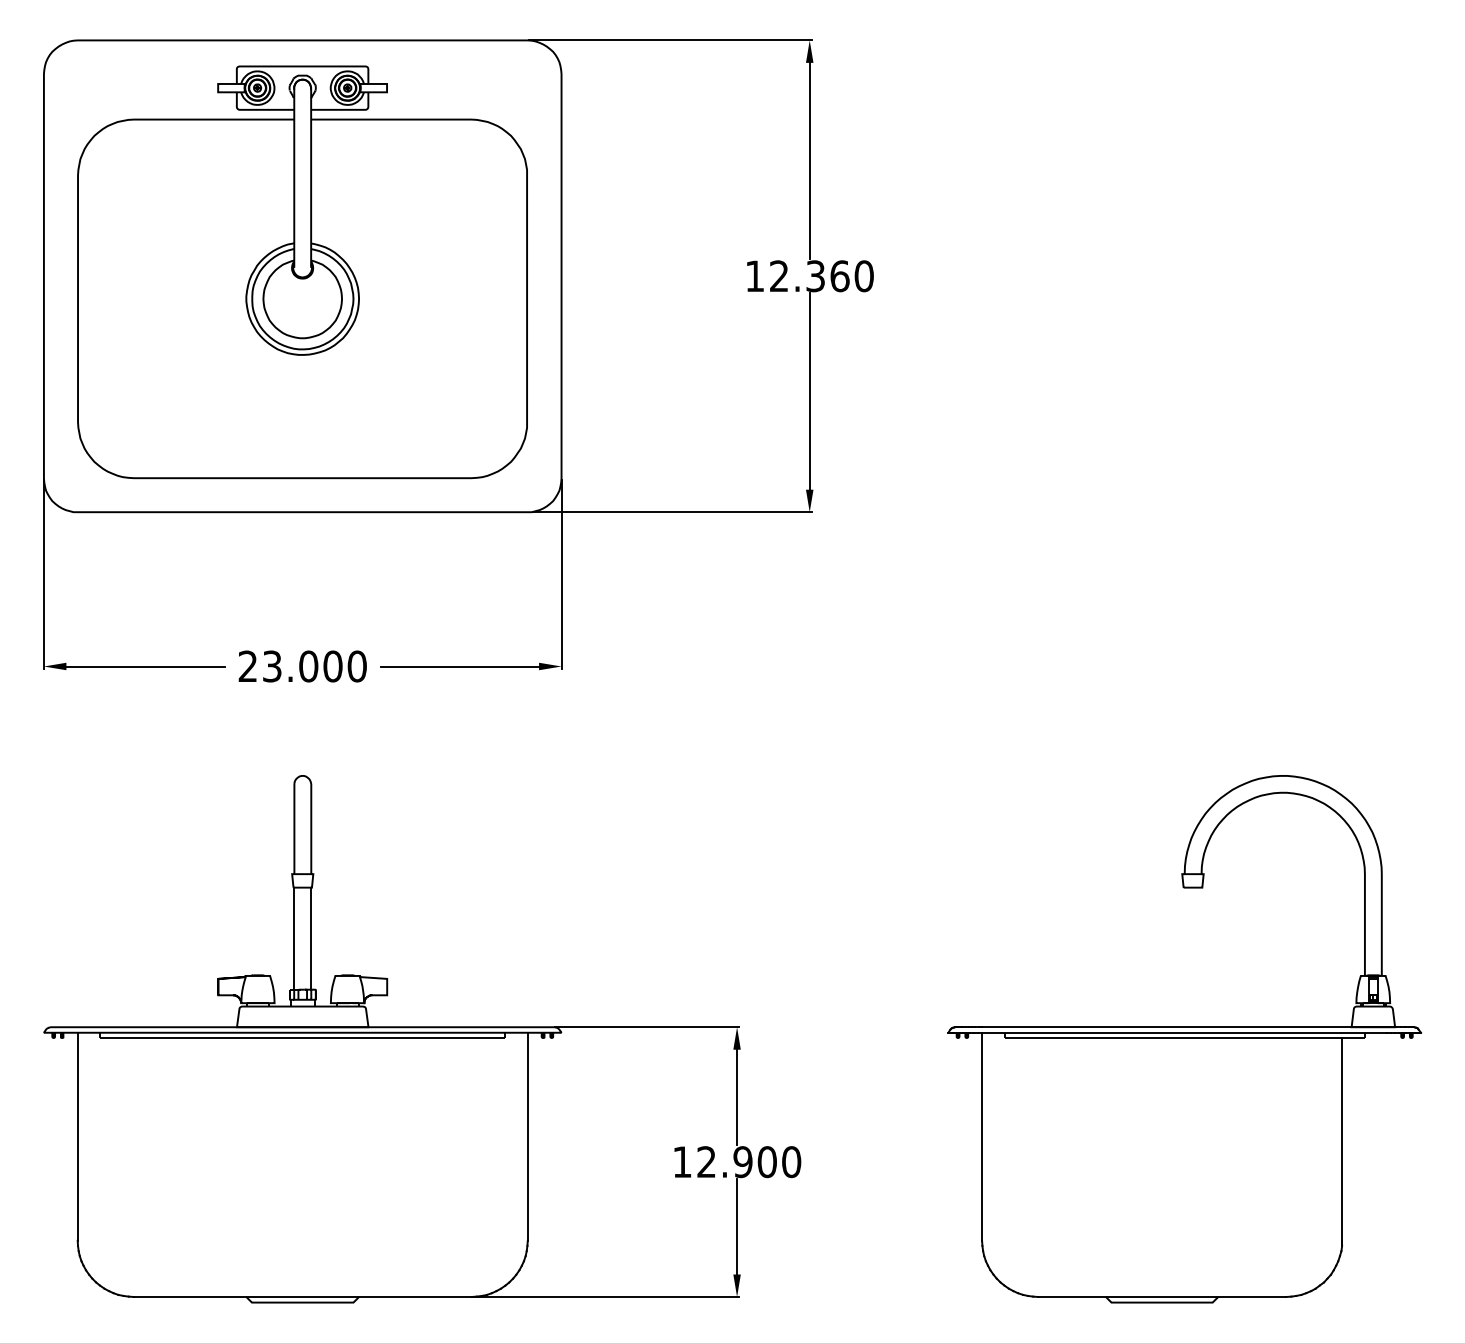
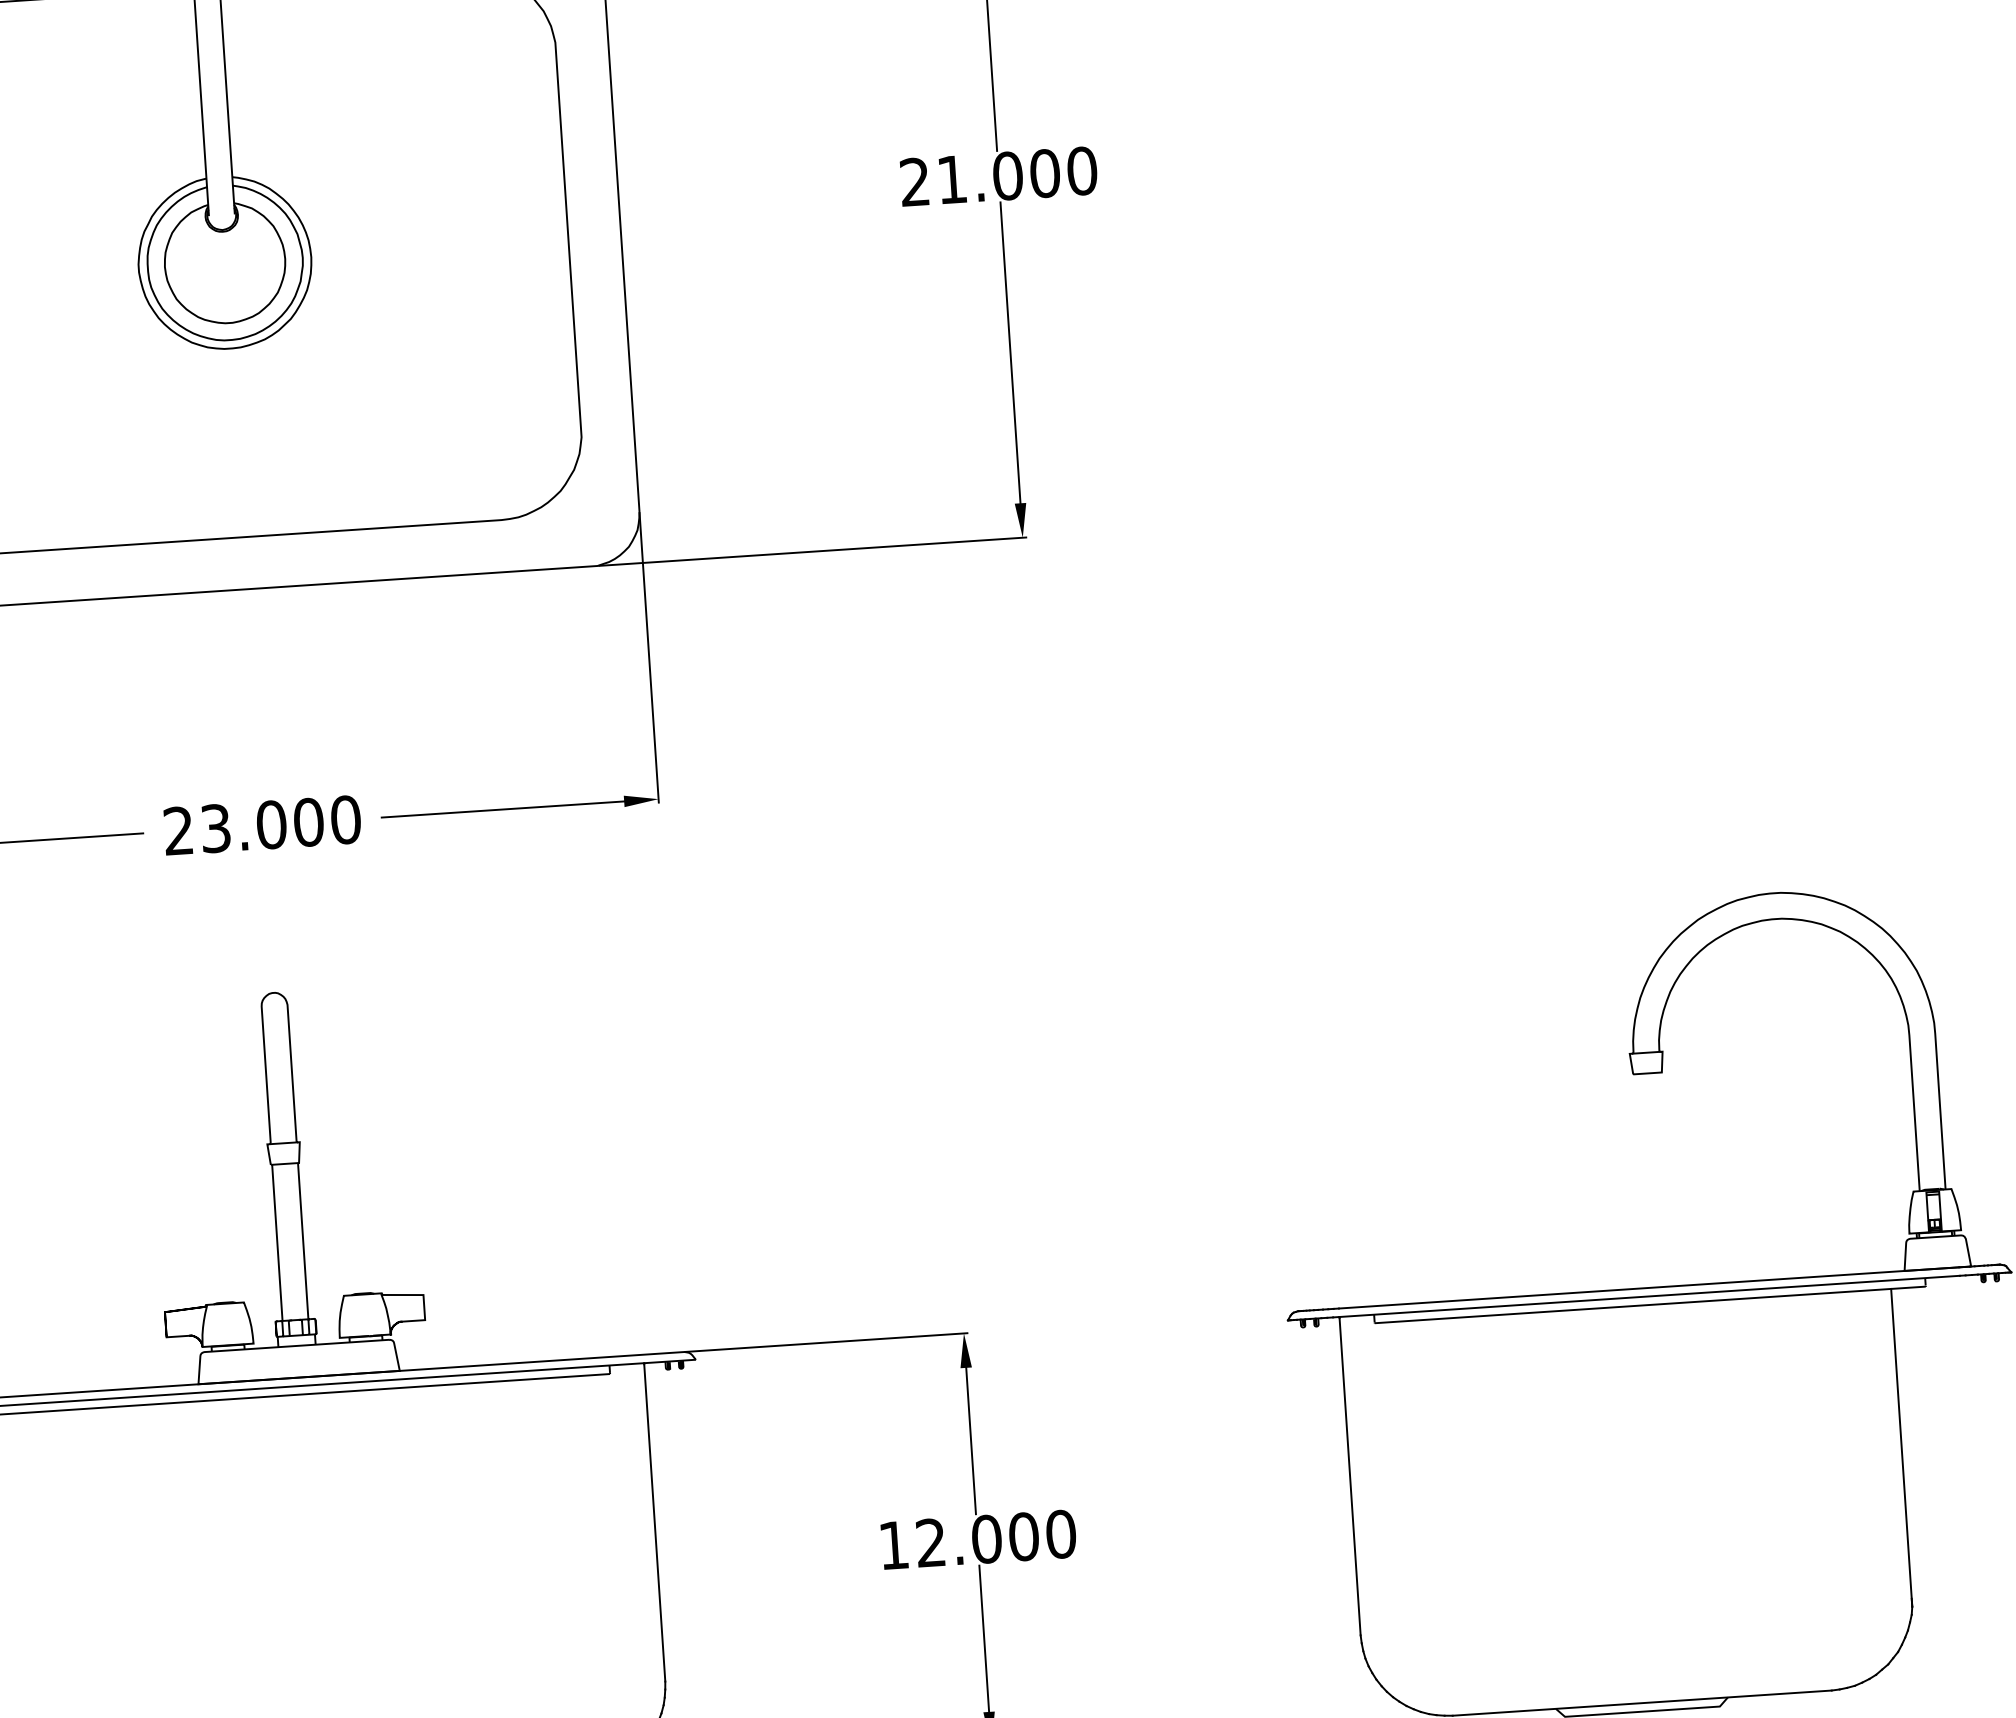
text: (797, 276) -> (980, 178), 12.360 -> 21.000
text: (742, 1162) -> (985, 1539), 12.900 -> 12.000

